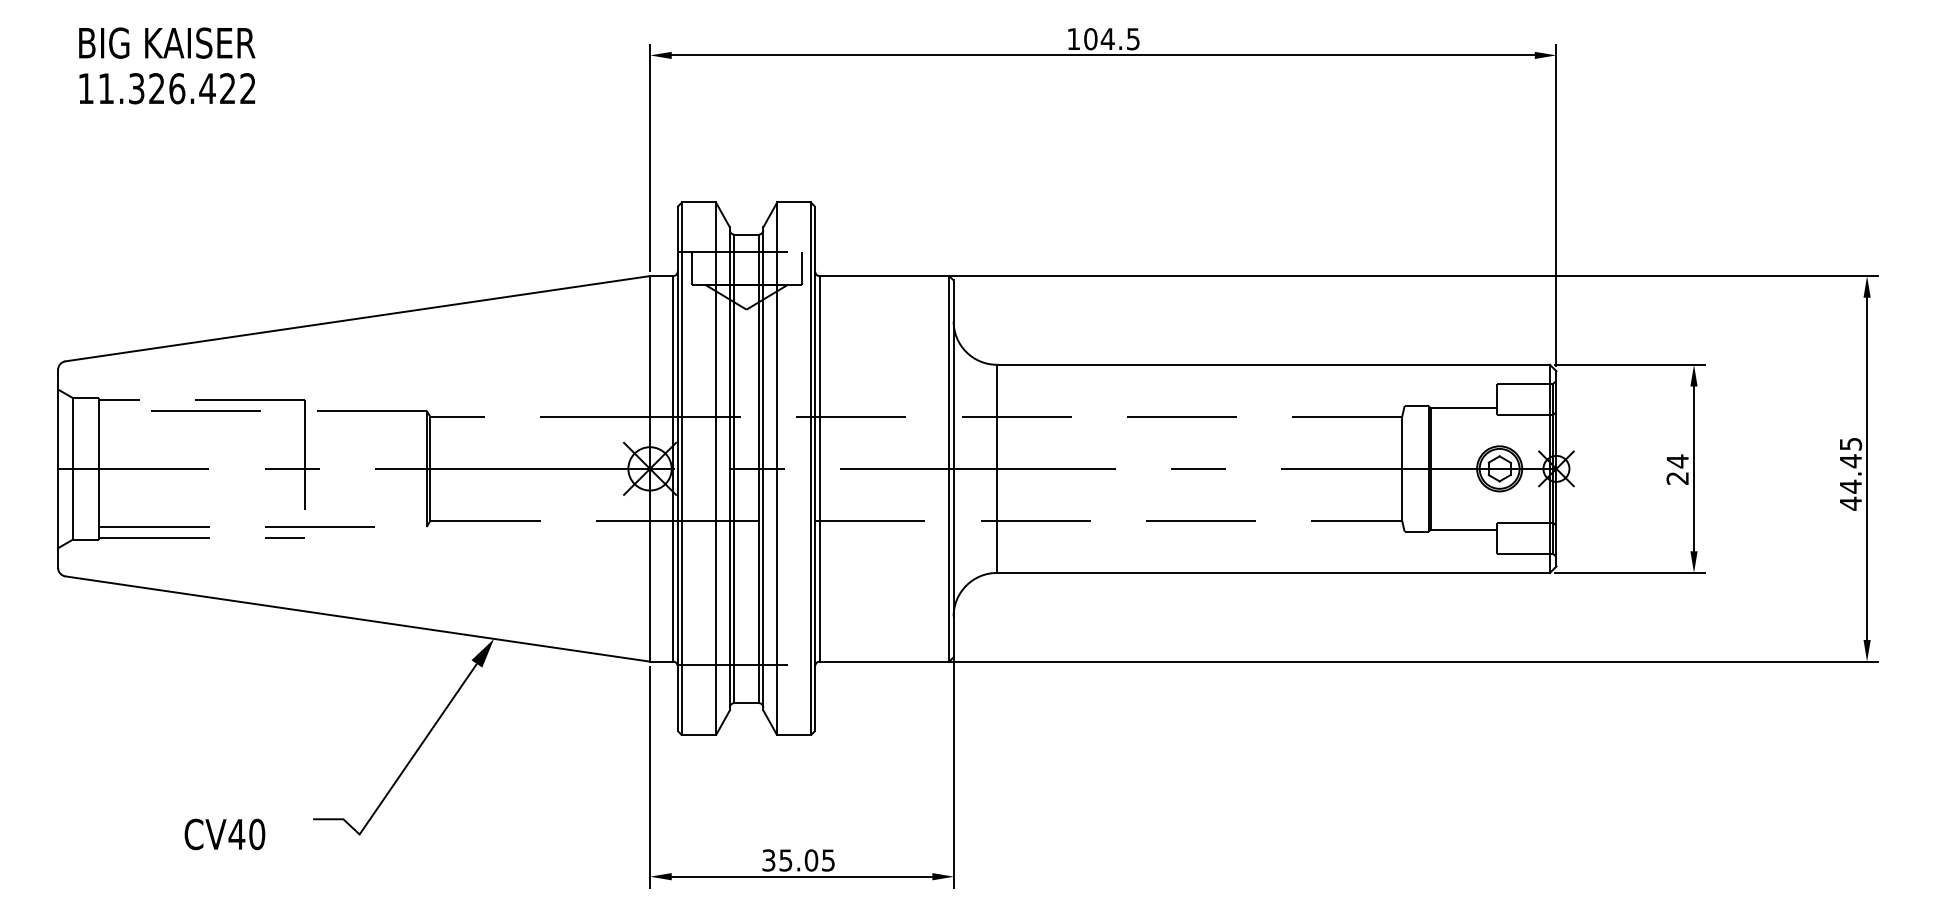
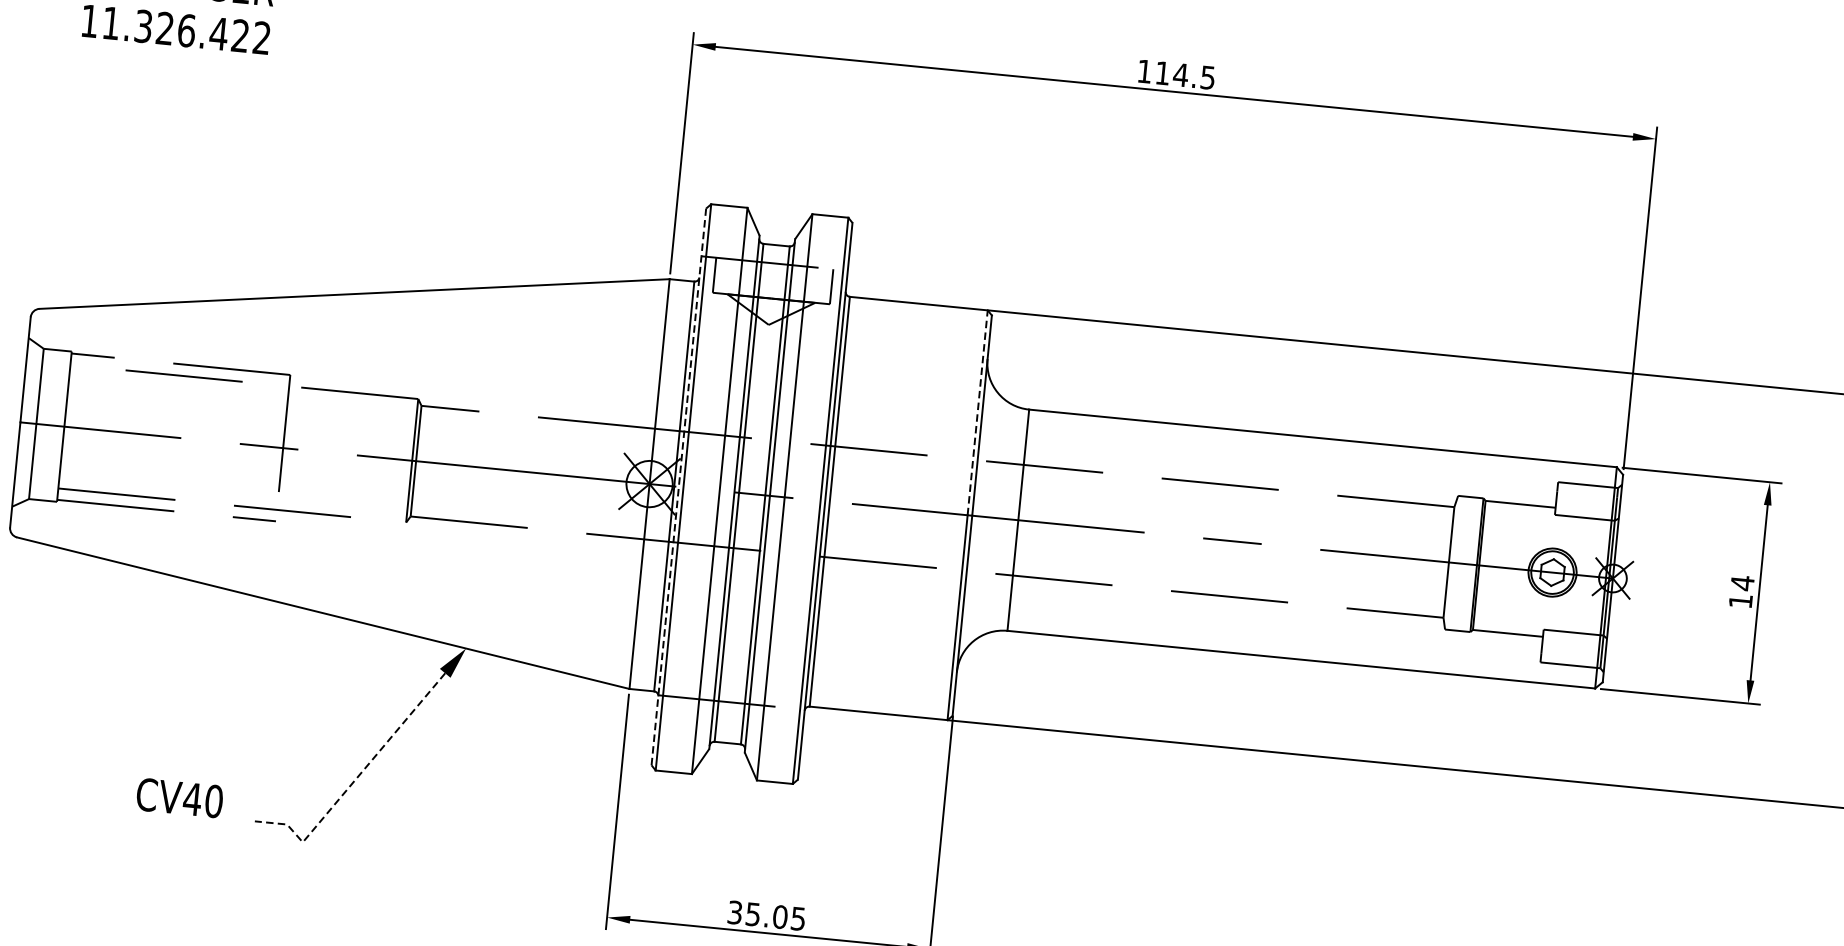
text: (1090, 39) -> (1162, 73), 104.5 -> 114.5
line: (949, 371) -> (977, 411), solid -> dashed
line: (677, 468) -> (678, 486), solid -> dashed
text: (1677, 478) -> (1740, 601), 24 -> 14
line: (402, 772) -> (354, 780), solid -> dashed
text: (224, 834) -> (179, 798), moved

